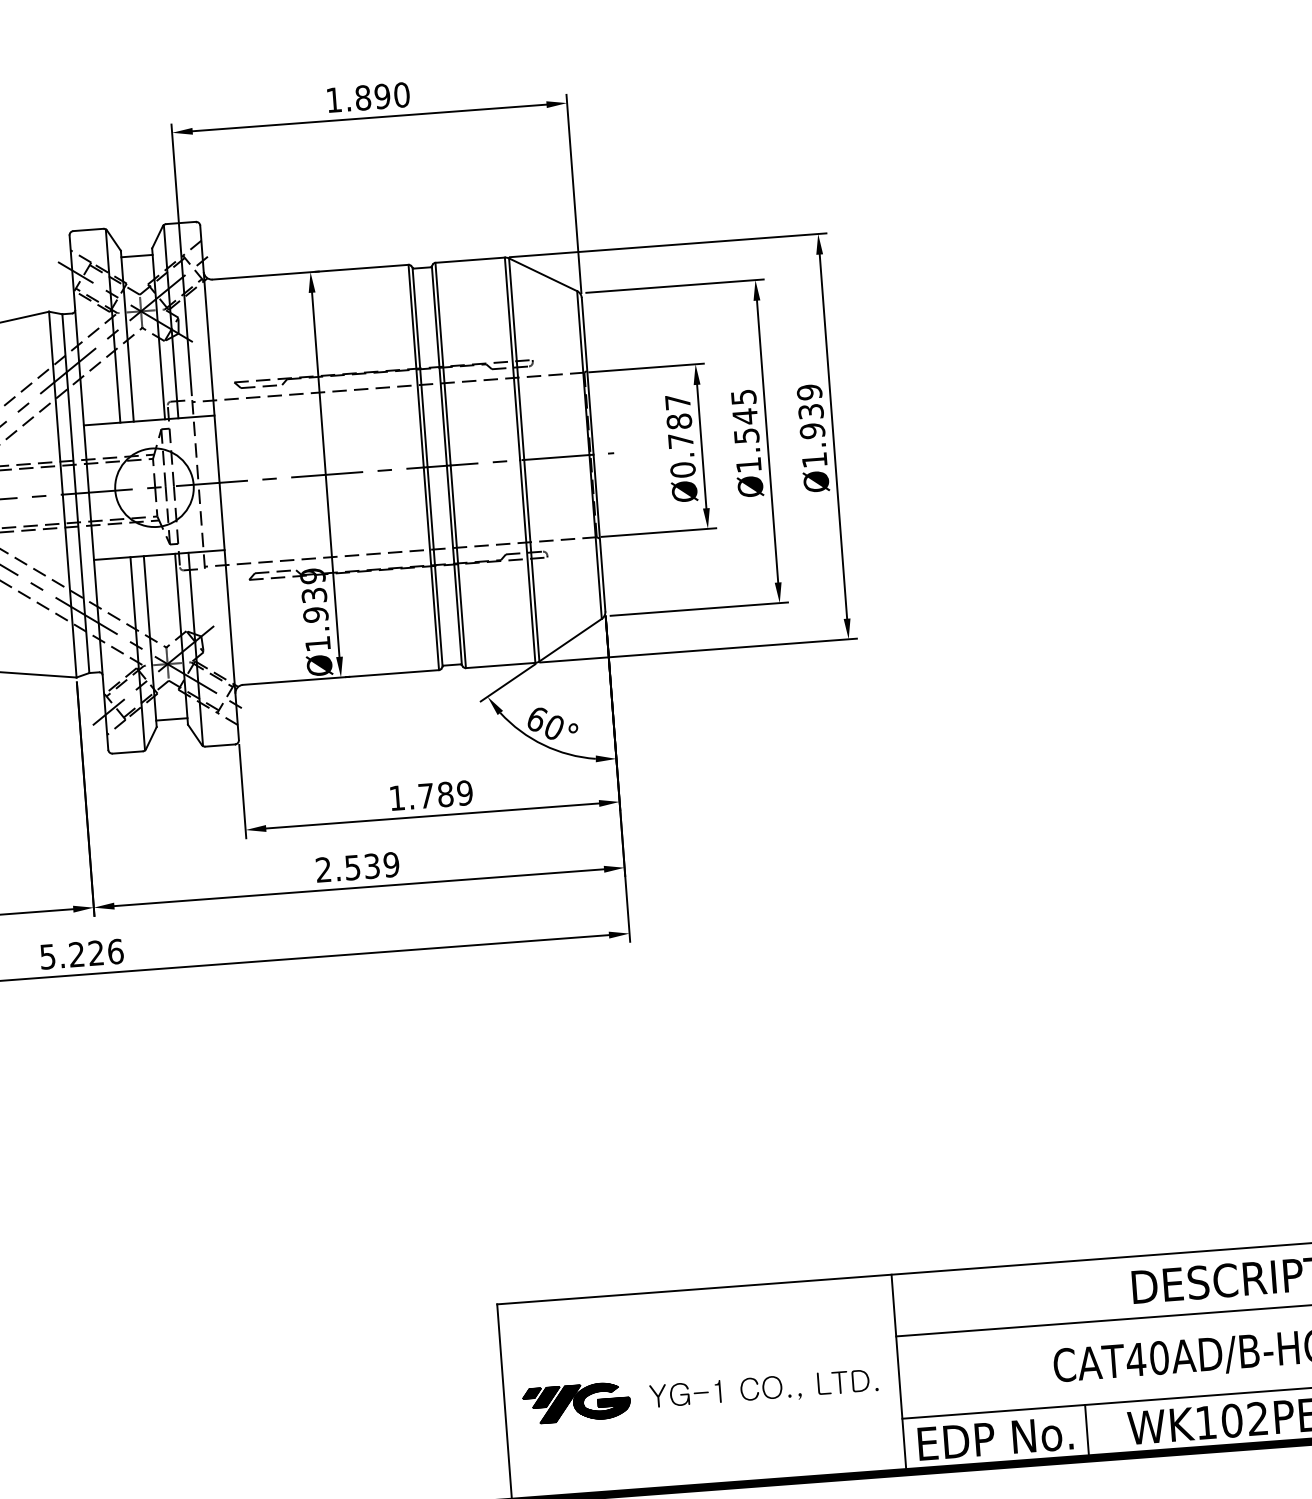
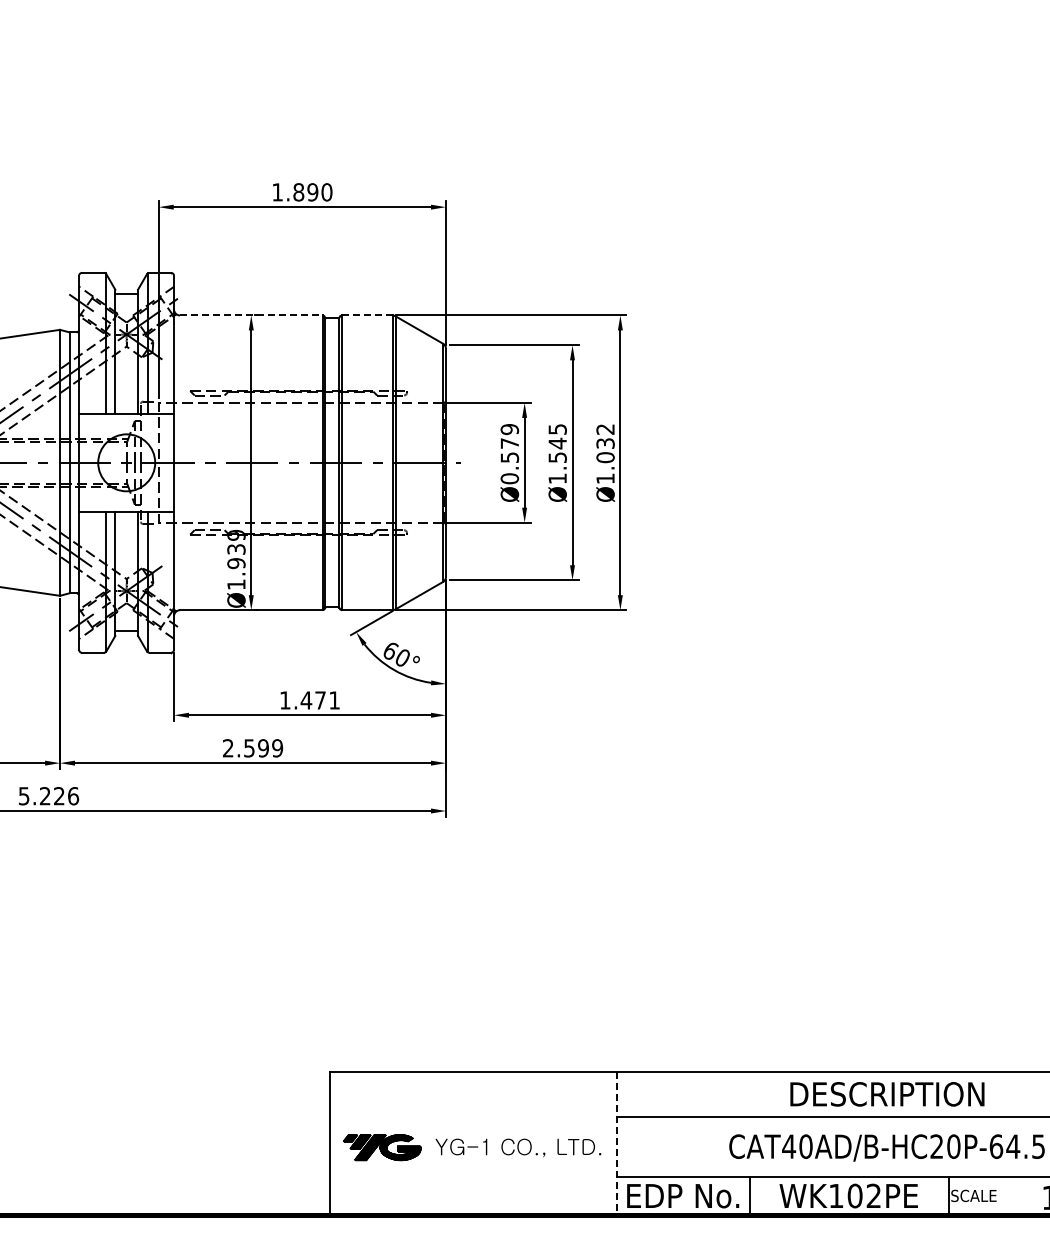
line: (470, 260) -> (367, 315), solid -> dashed
line: (310, 272) -> (251, 315), solid -> dashed
text: (810, 411) -> (605, 443), Ø1.939 -> Ø1.032
text: (678, 421) -> (509, 443), Ø0.787 -> Ø0.579
text: (445, 794) -> (320, 700), 1.789 -> 1.471
text: (372, 866) -> (263, 748), 2.539 -> 2.599
line: (898, 1373) -> (616, 1143), solid -> dashed

